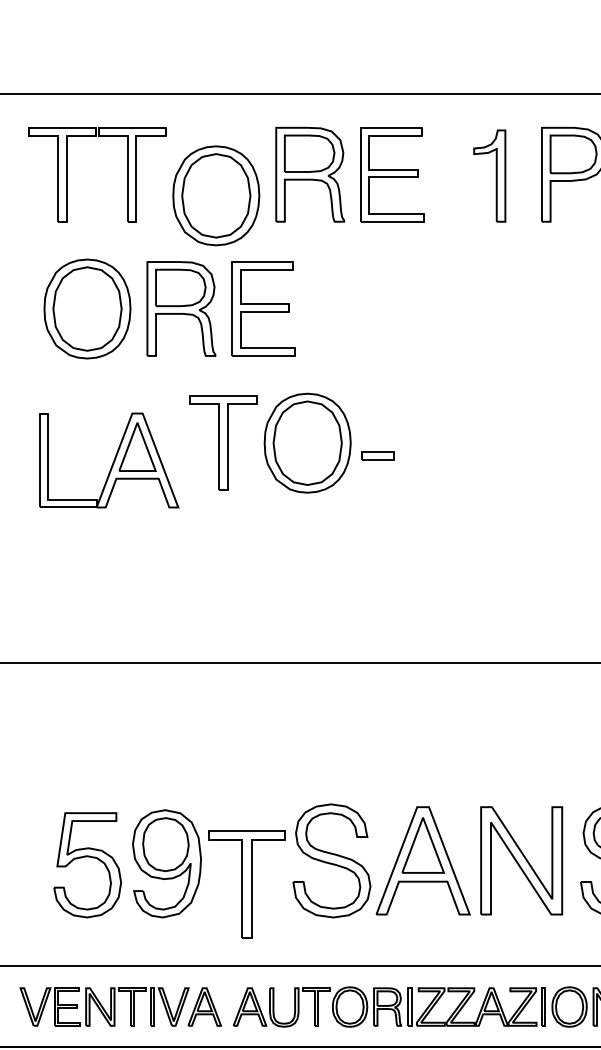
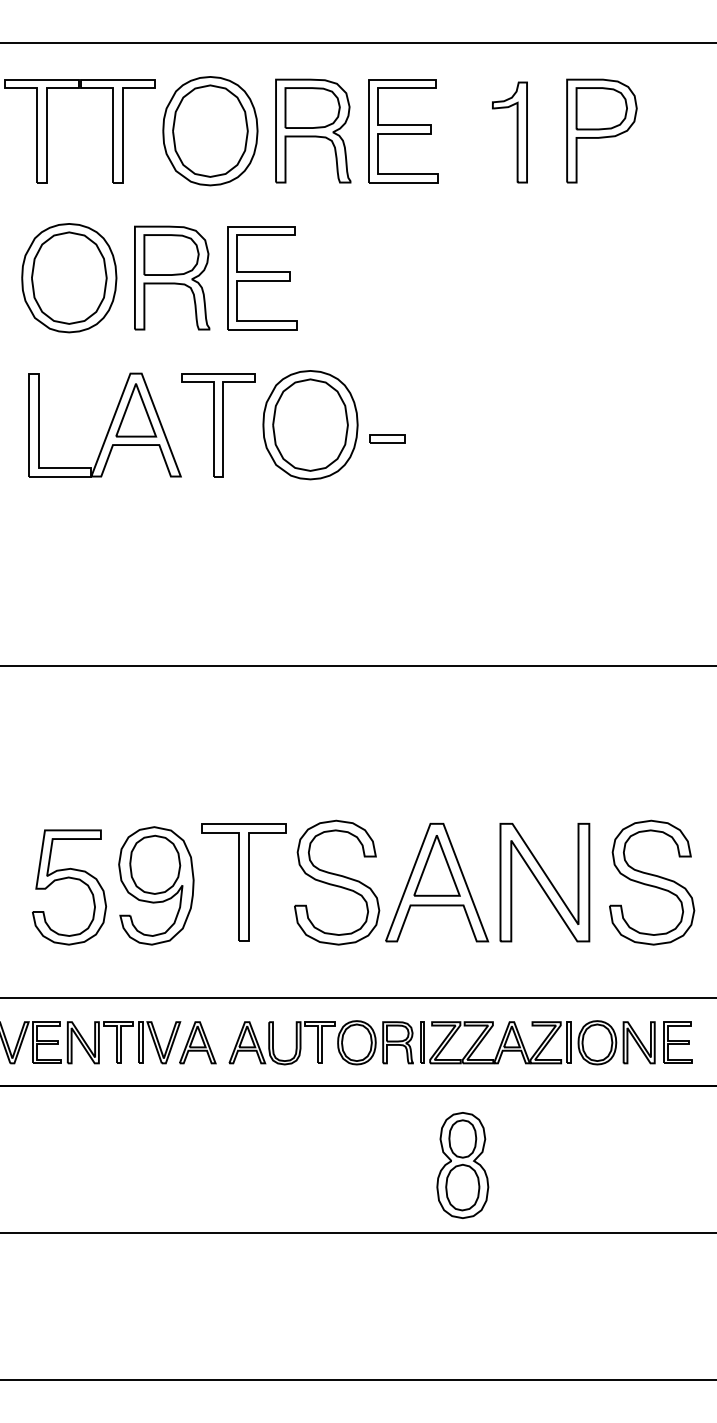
part: (216, 196) -> (210, 131), moved
part: (108, 459) -> (104, 424), moved
part: (246, 884) -> (243, 882), moved

